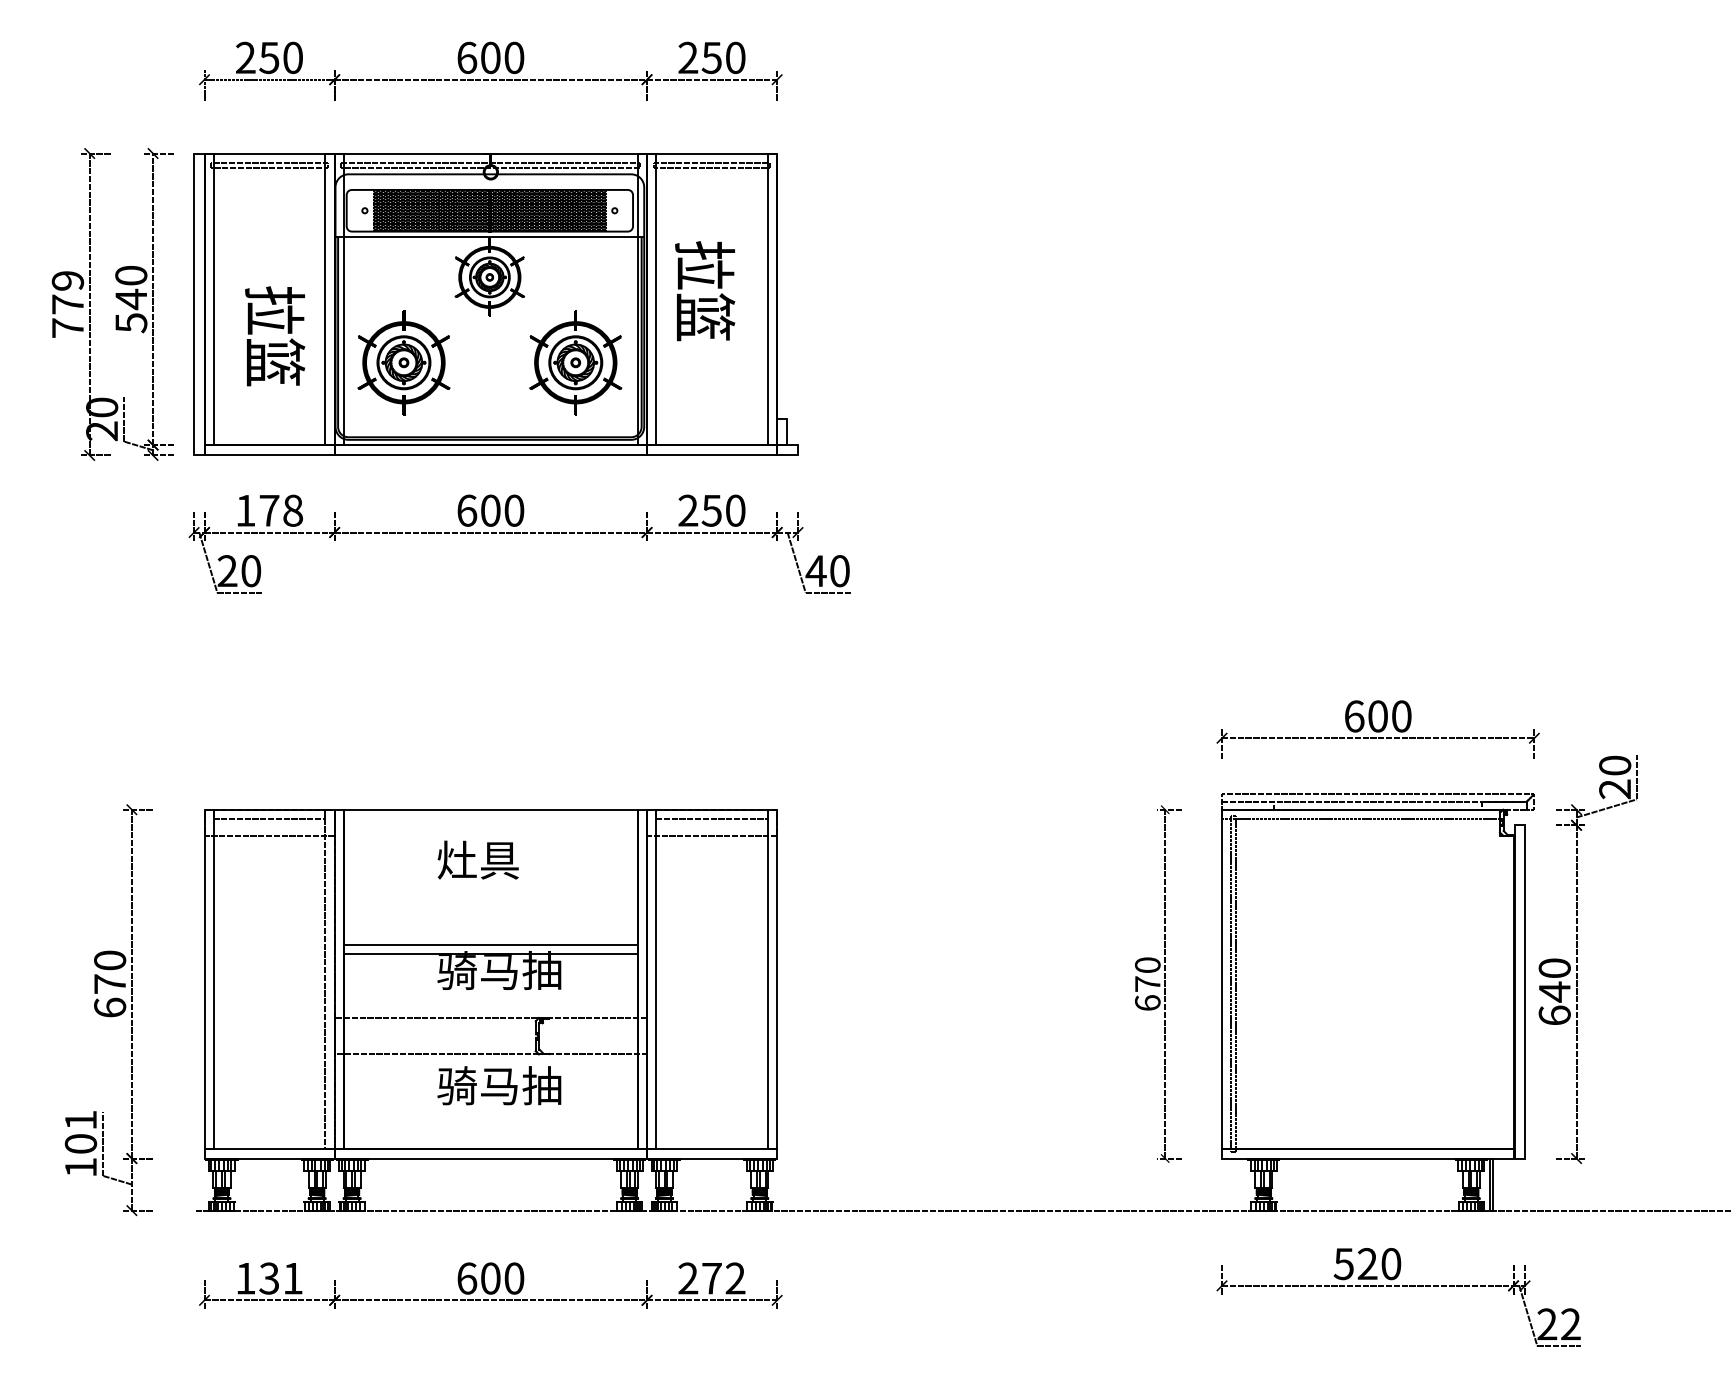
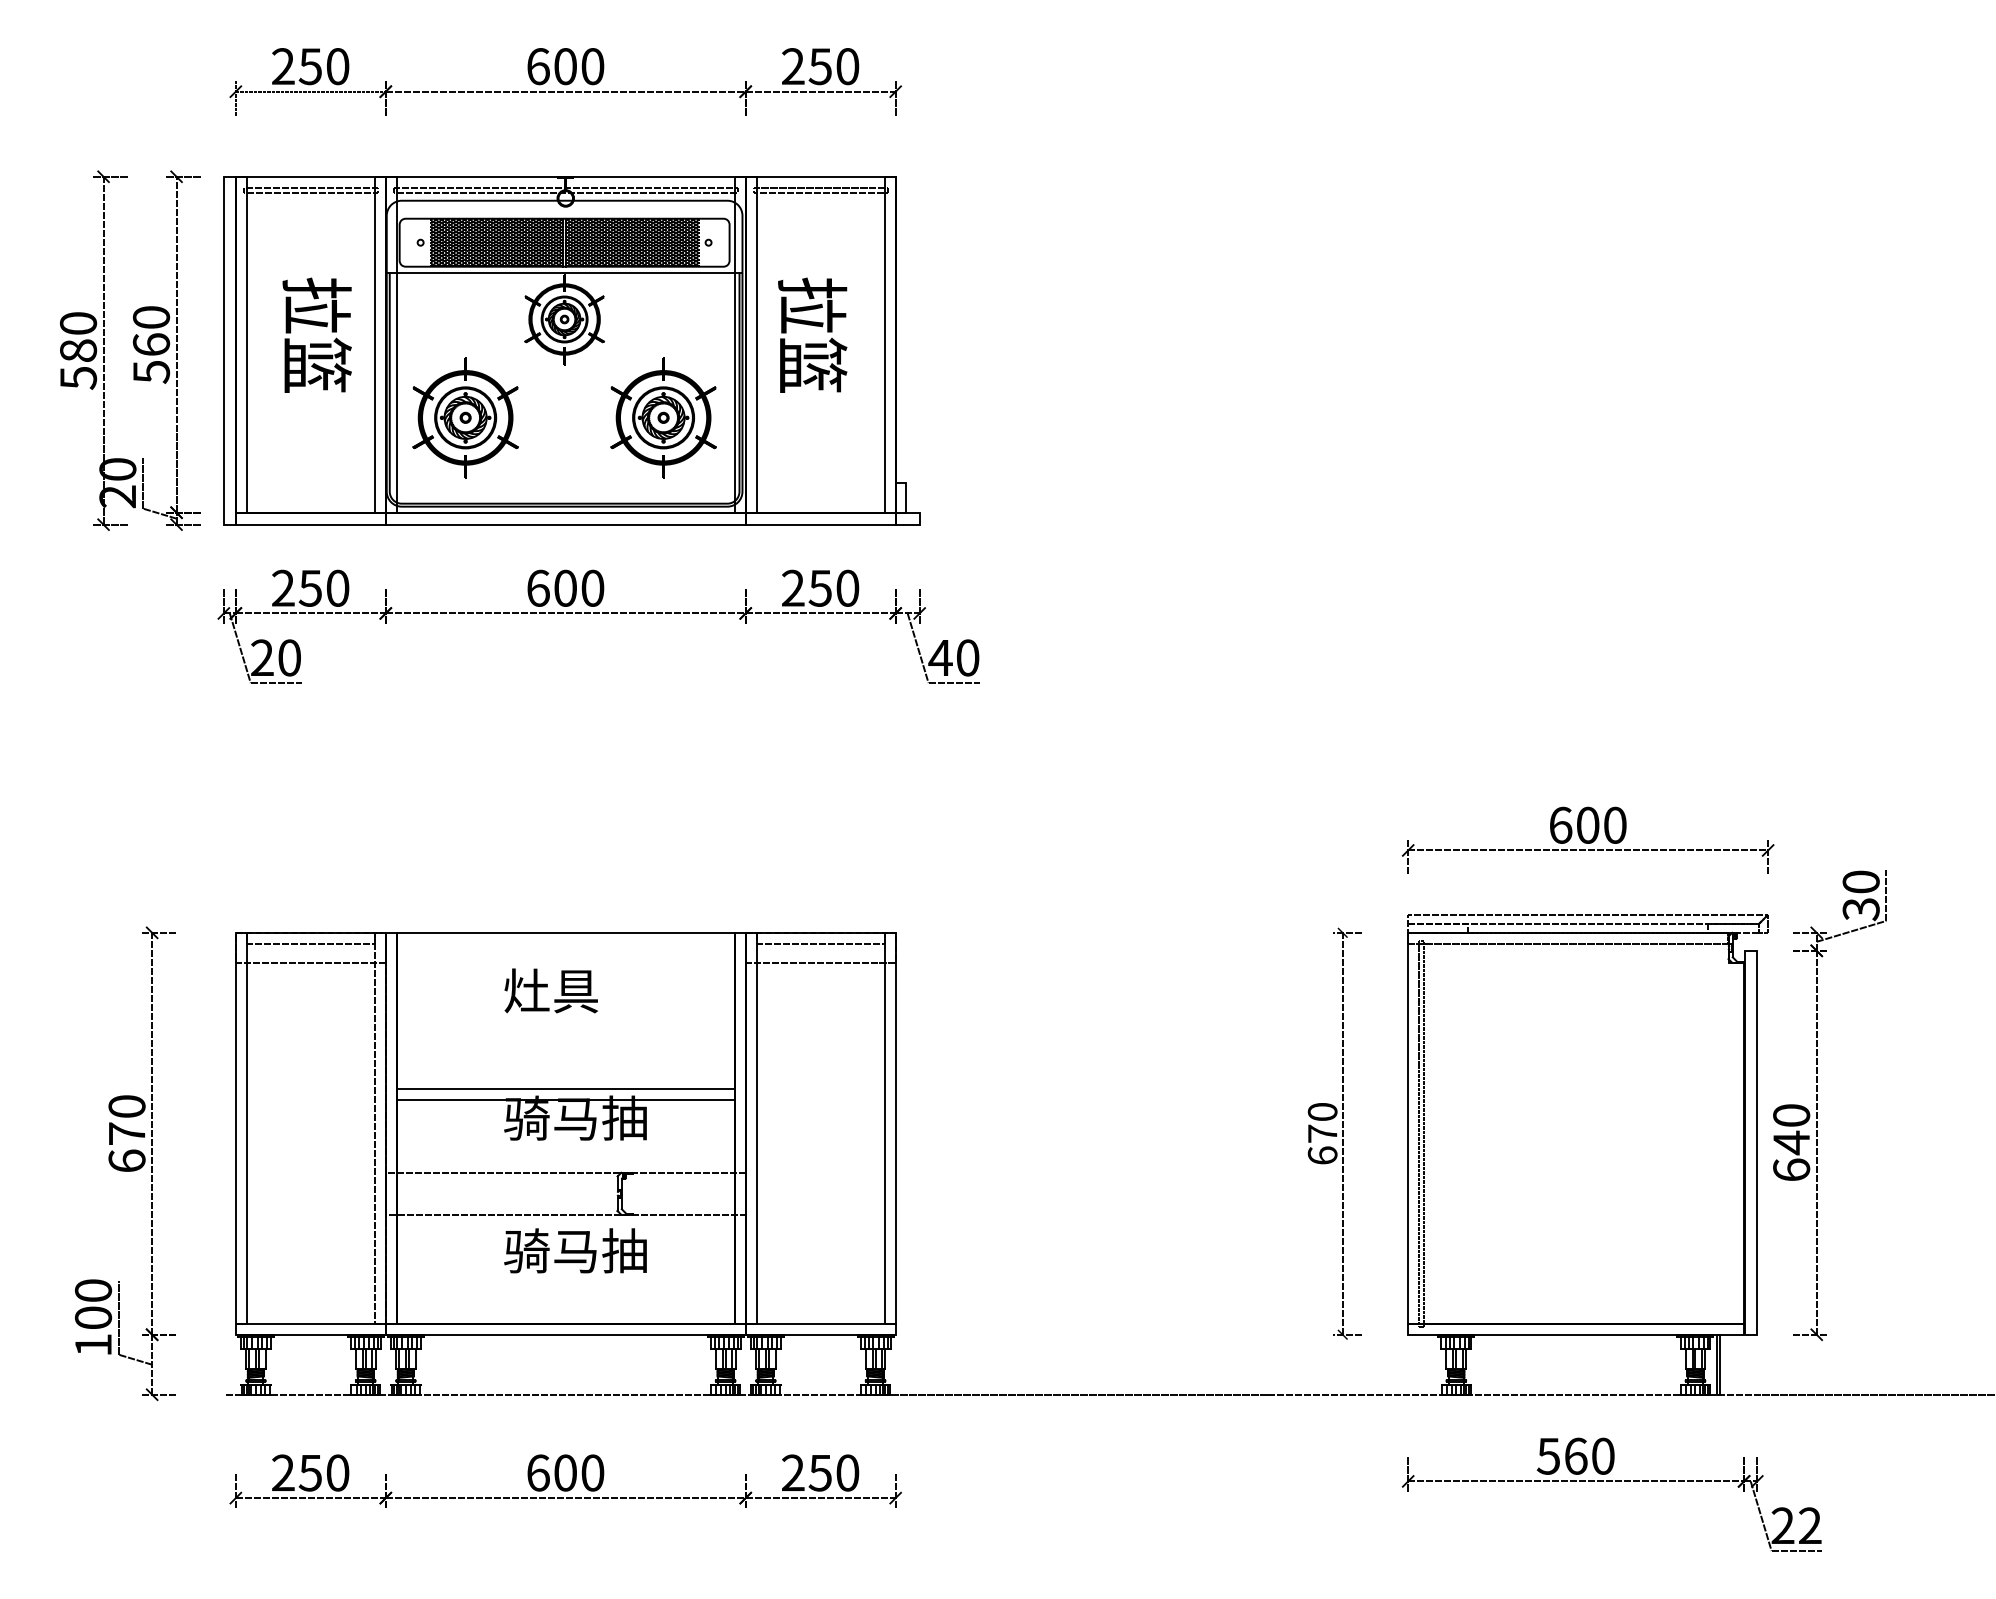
text: (131, 299) -> (151, 344), 540 -> 560
text: (67, 304) -> (78, 350), 779 -> 580
text: (274, 335) -> (316, 334), moved
text: (269, 510) -> (310, 587), 178 -> 250
text: (1615, 789) -> (1861, 909), 20 -> 30
text: (80, 1120) -> (93, 1290), 101 -> 100
text: (1367, 1263) -> (1575, 1455), 520 -> 560
text: (269, 1278) -> (310, 1472), 131 -> 250
text: (723, 1278) -> (833, 1472), 272 -> 250

